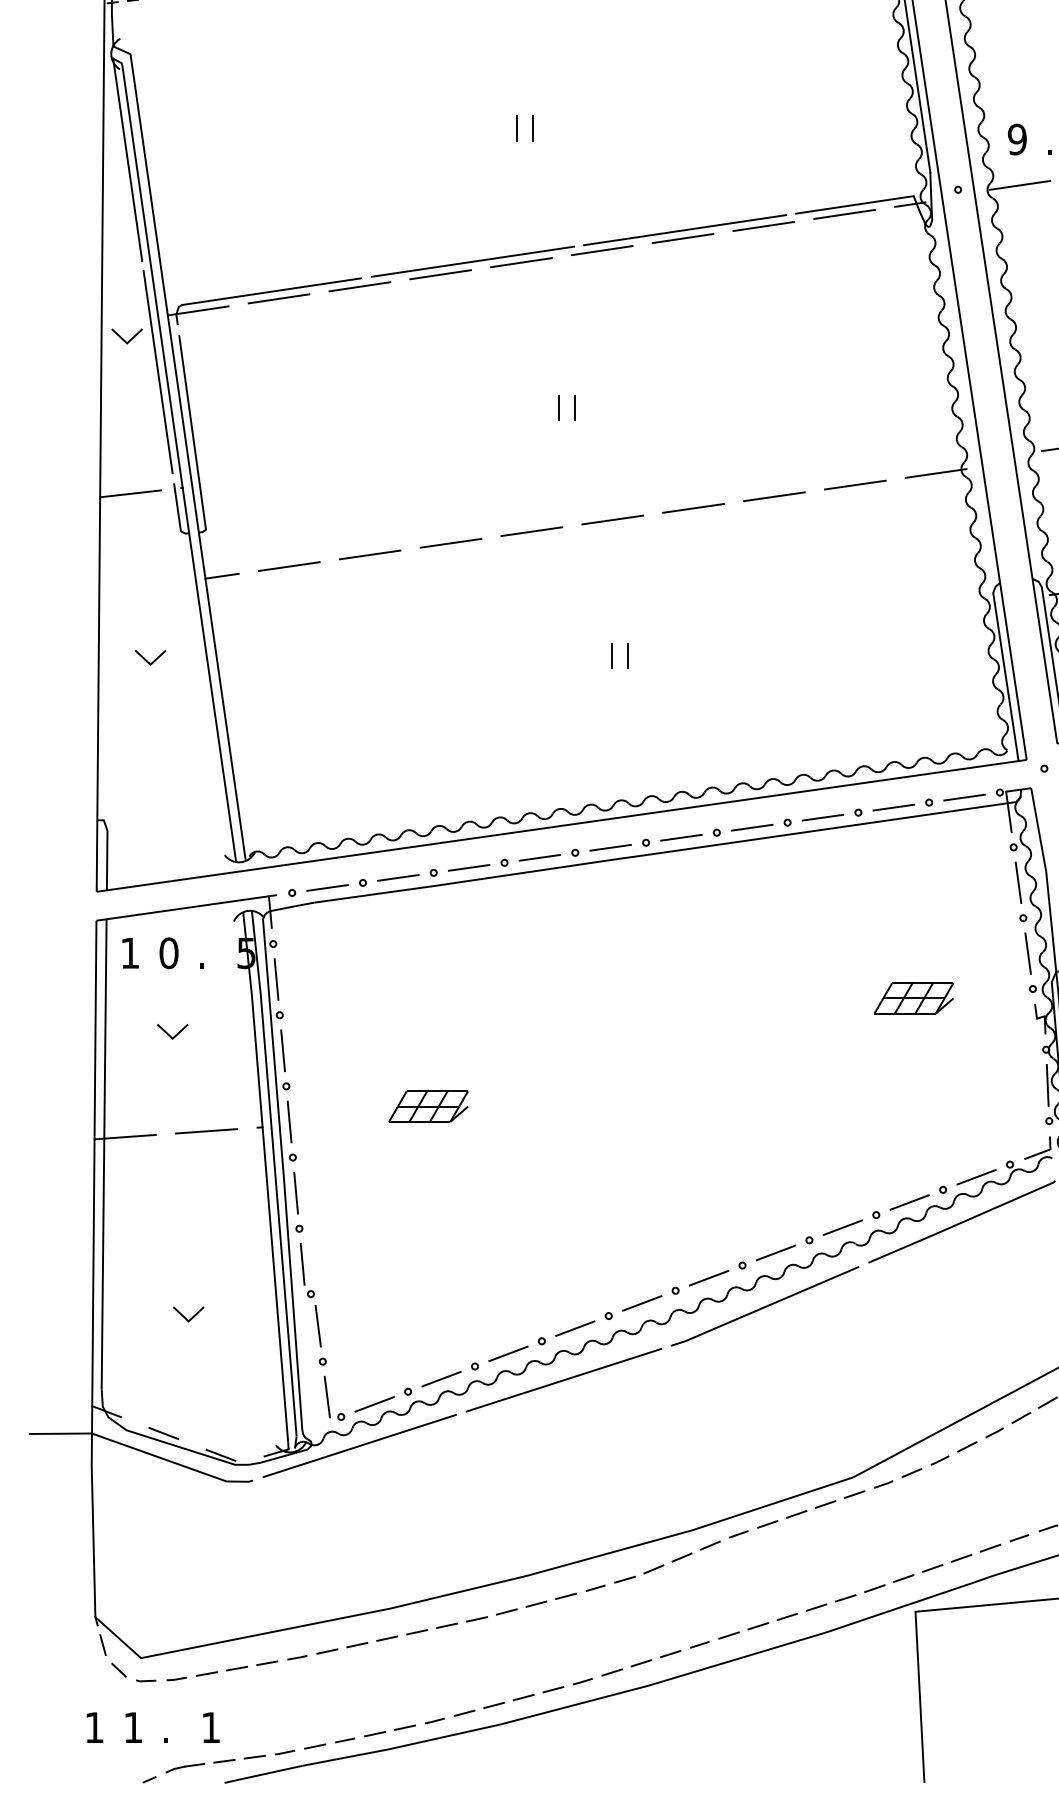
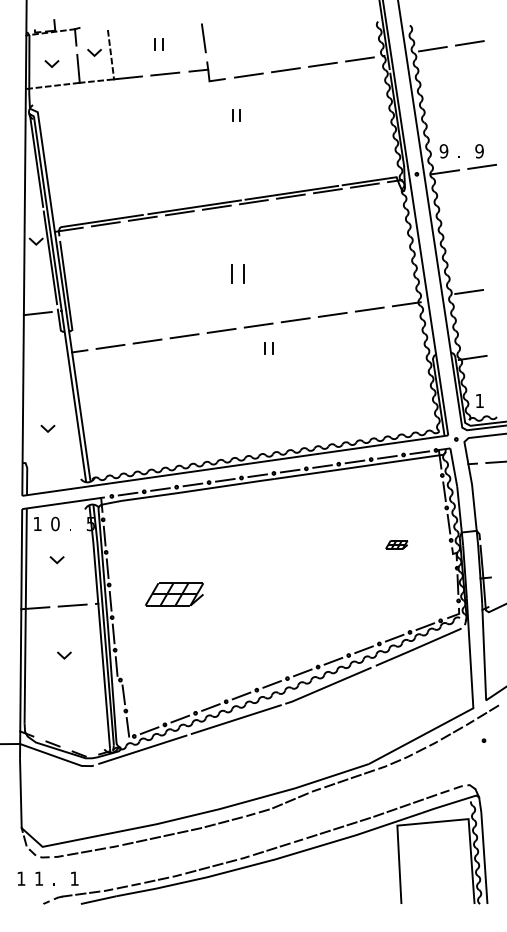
part: (525, 129) -> (236, 115), moved
part: (566, 408) -> (237, 274), size x1.6
part: (618, 655) -> (268, 348), moved
line: (147, 659) -> (46, 429), moved
part: (913, 997) -> (396, 544), size x0.6
part: (426, 1104) -> (173, 593), size x1.6
line: (186, 1316) -> (63, 656), moved

